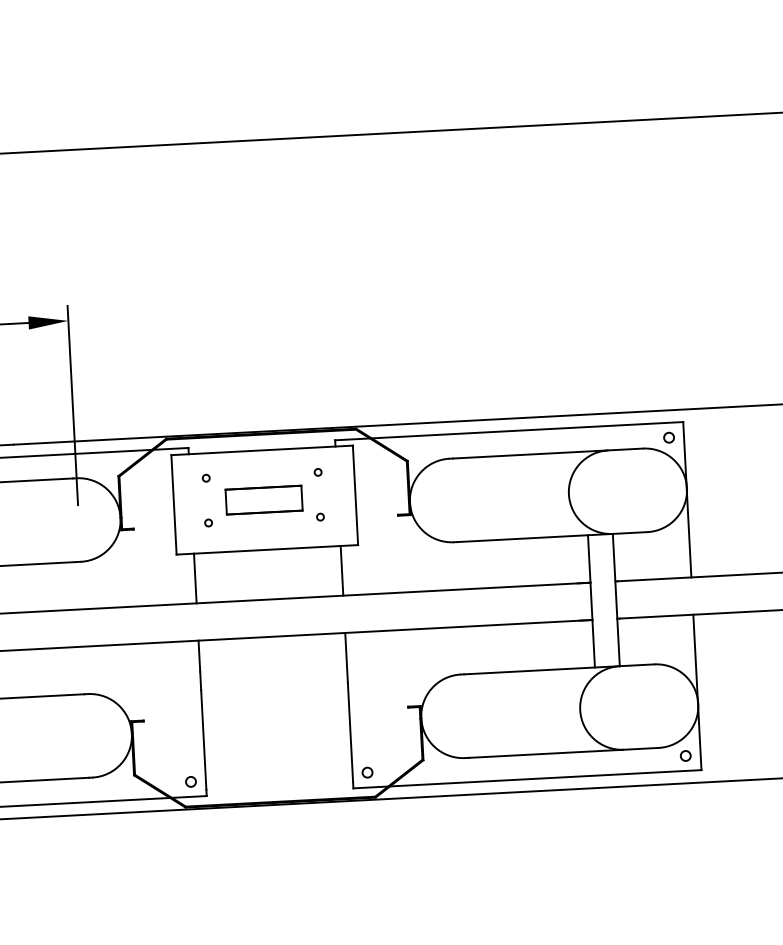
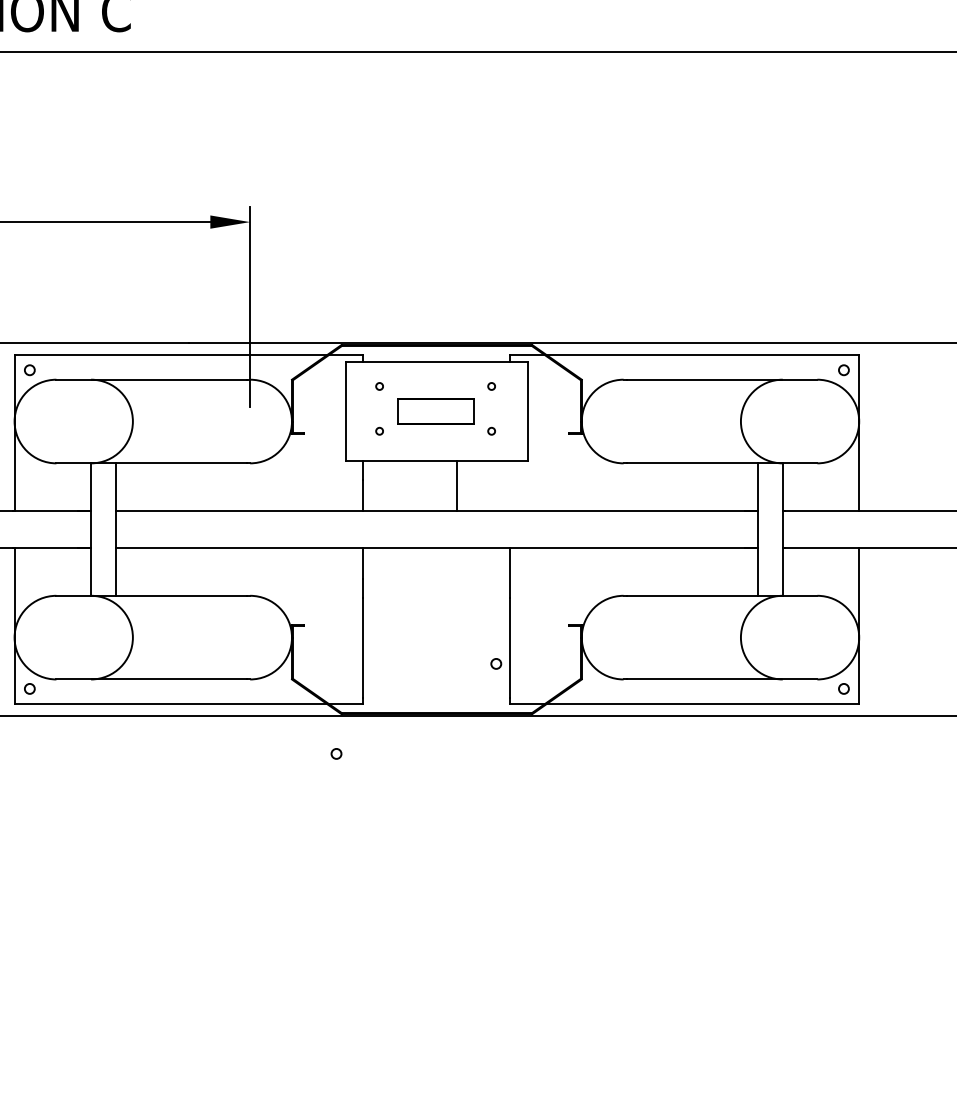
line: (342, 570) -> (457, 485), moved
circle: (367, 772) -> (496, 663), moved
circle: (190, 781) -> (336, 753), moved

